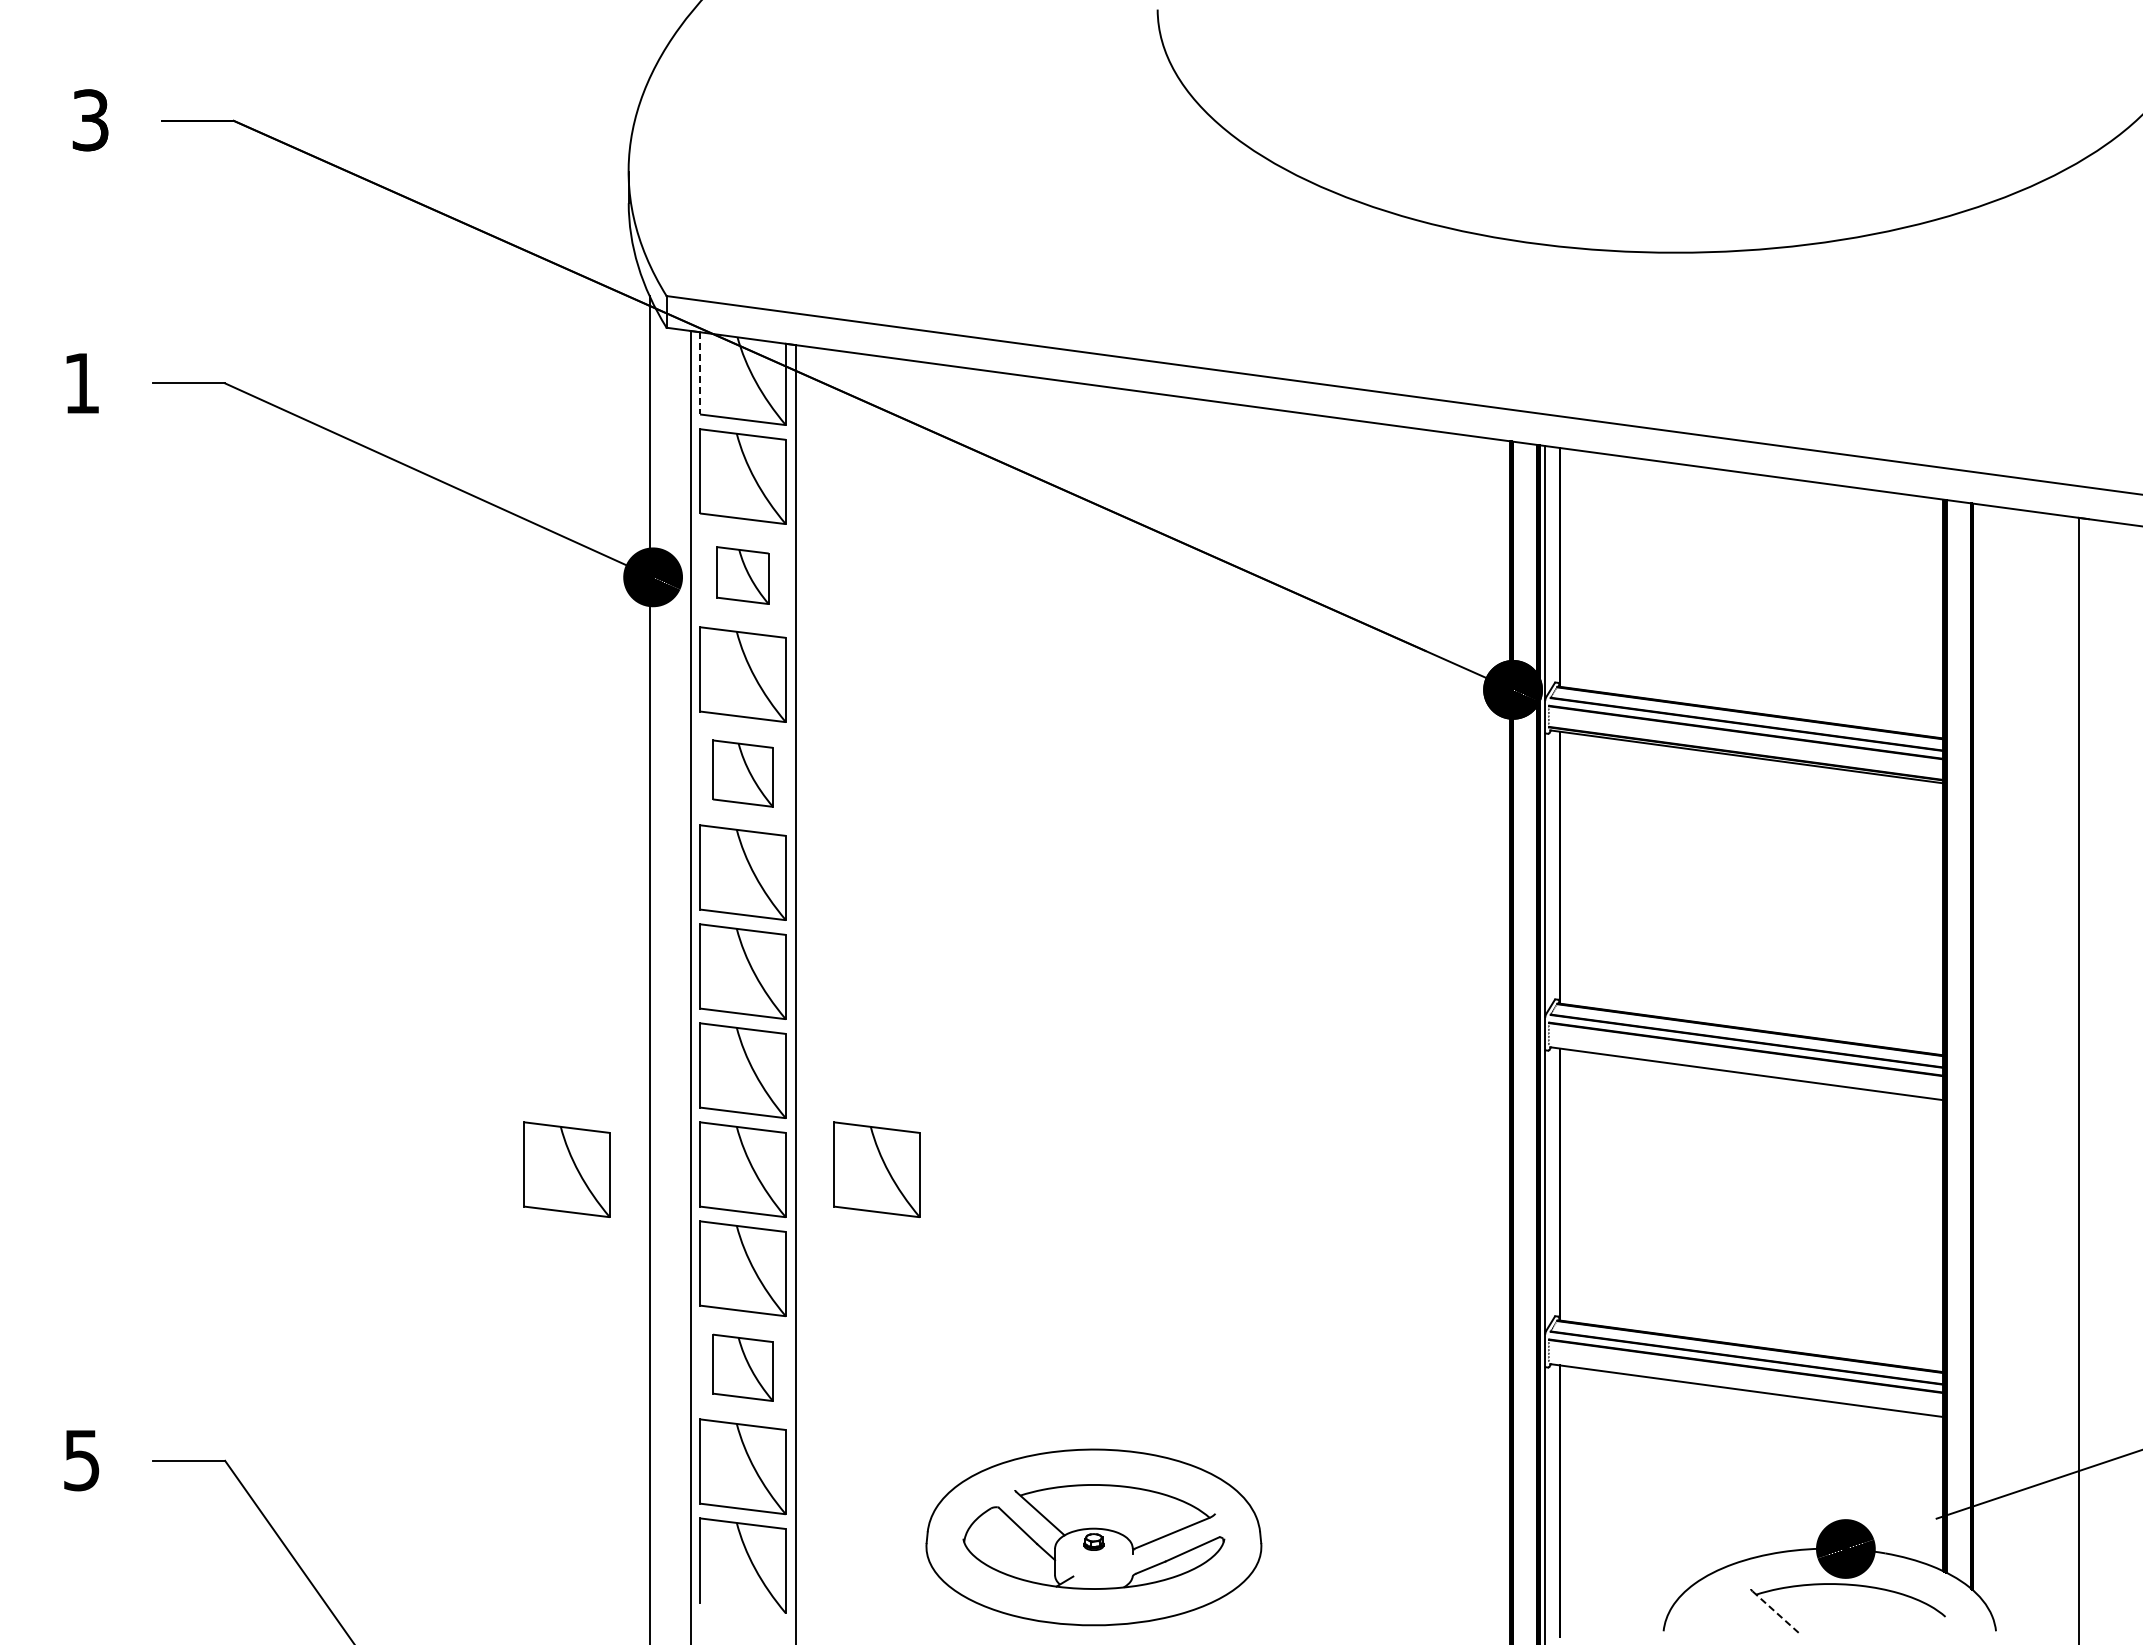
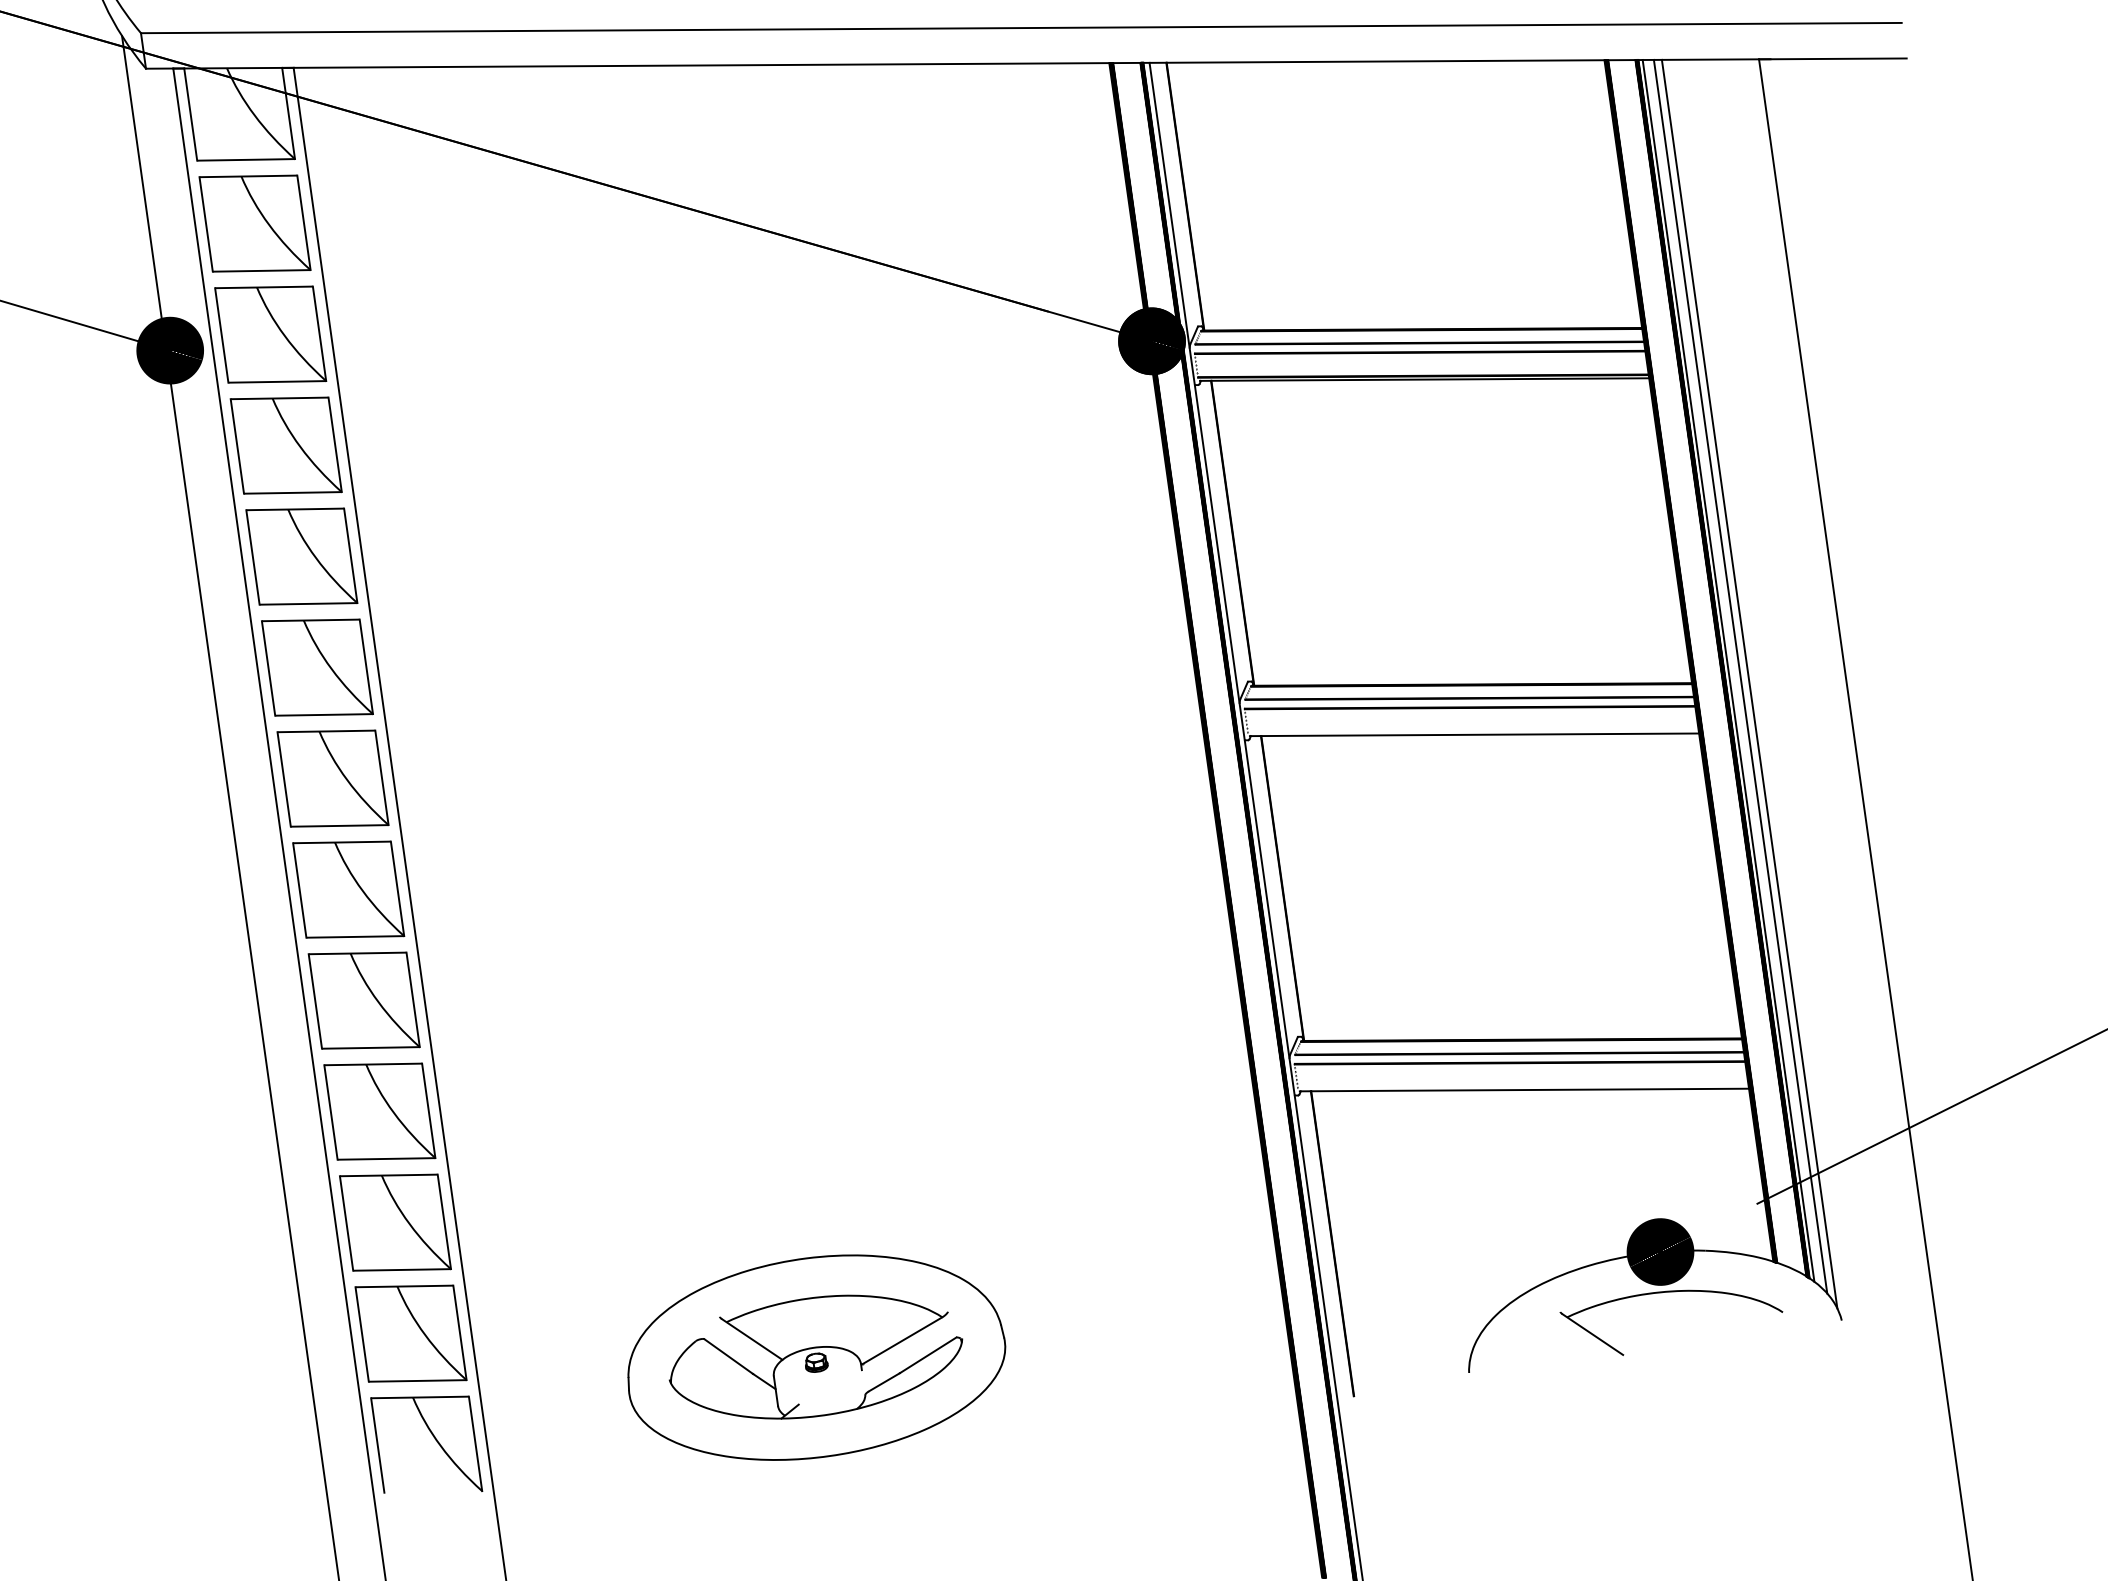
line: (700, 373) -> (191, 114), dashed -> solid
part: (742, 575) -> (270, 334), size x1.67
part: (742, 773) -> (301, 556), size x1.43
line: (1976, 1048) -> (1728, 670), added
line: (1986, 1055) -> (1740, 676), added
line: (1993, 1063) -> (1749, 684), added
part: (566, 1169) -> (166, 1028), removed
part: (876, 1169) -> (513, 979), removed
part: (742, 1367) -> (394, 1222), size x1.43
line: (1776, 1613) -> (1592, 1335), dashed -> solid

